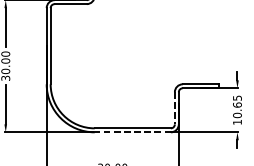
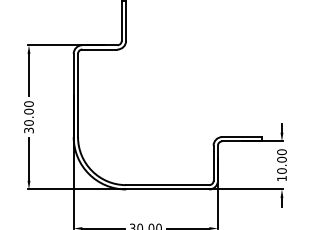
text: (237, 101) -> (281, 155), 10.65 -> 10.00
line: (174, 108) -> (213, 163), dashed -> solid
line: (132, 132) -> (167, 189), dashed -> solid

